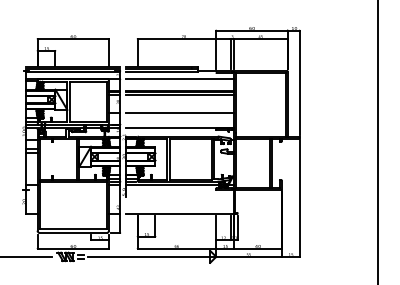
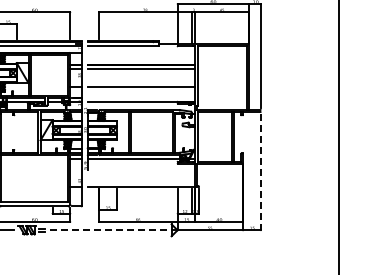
line: (180, 79) -> (141, 52), removed
line: (299, 199) -> (260, 172), solid -> dashed
line: (152, 256) -> (113, 229), solid -> dashed

